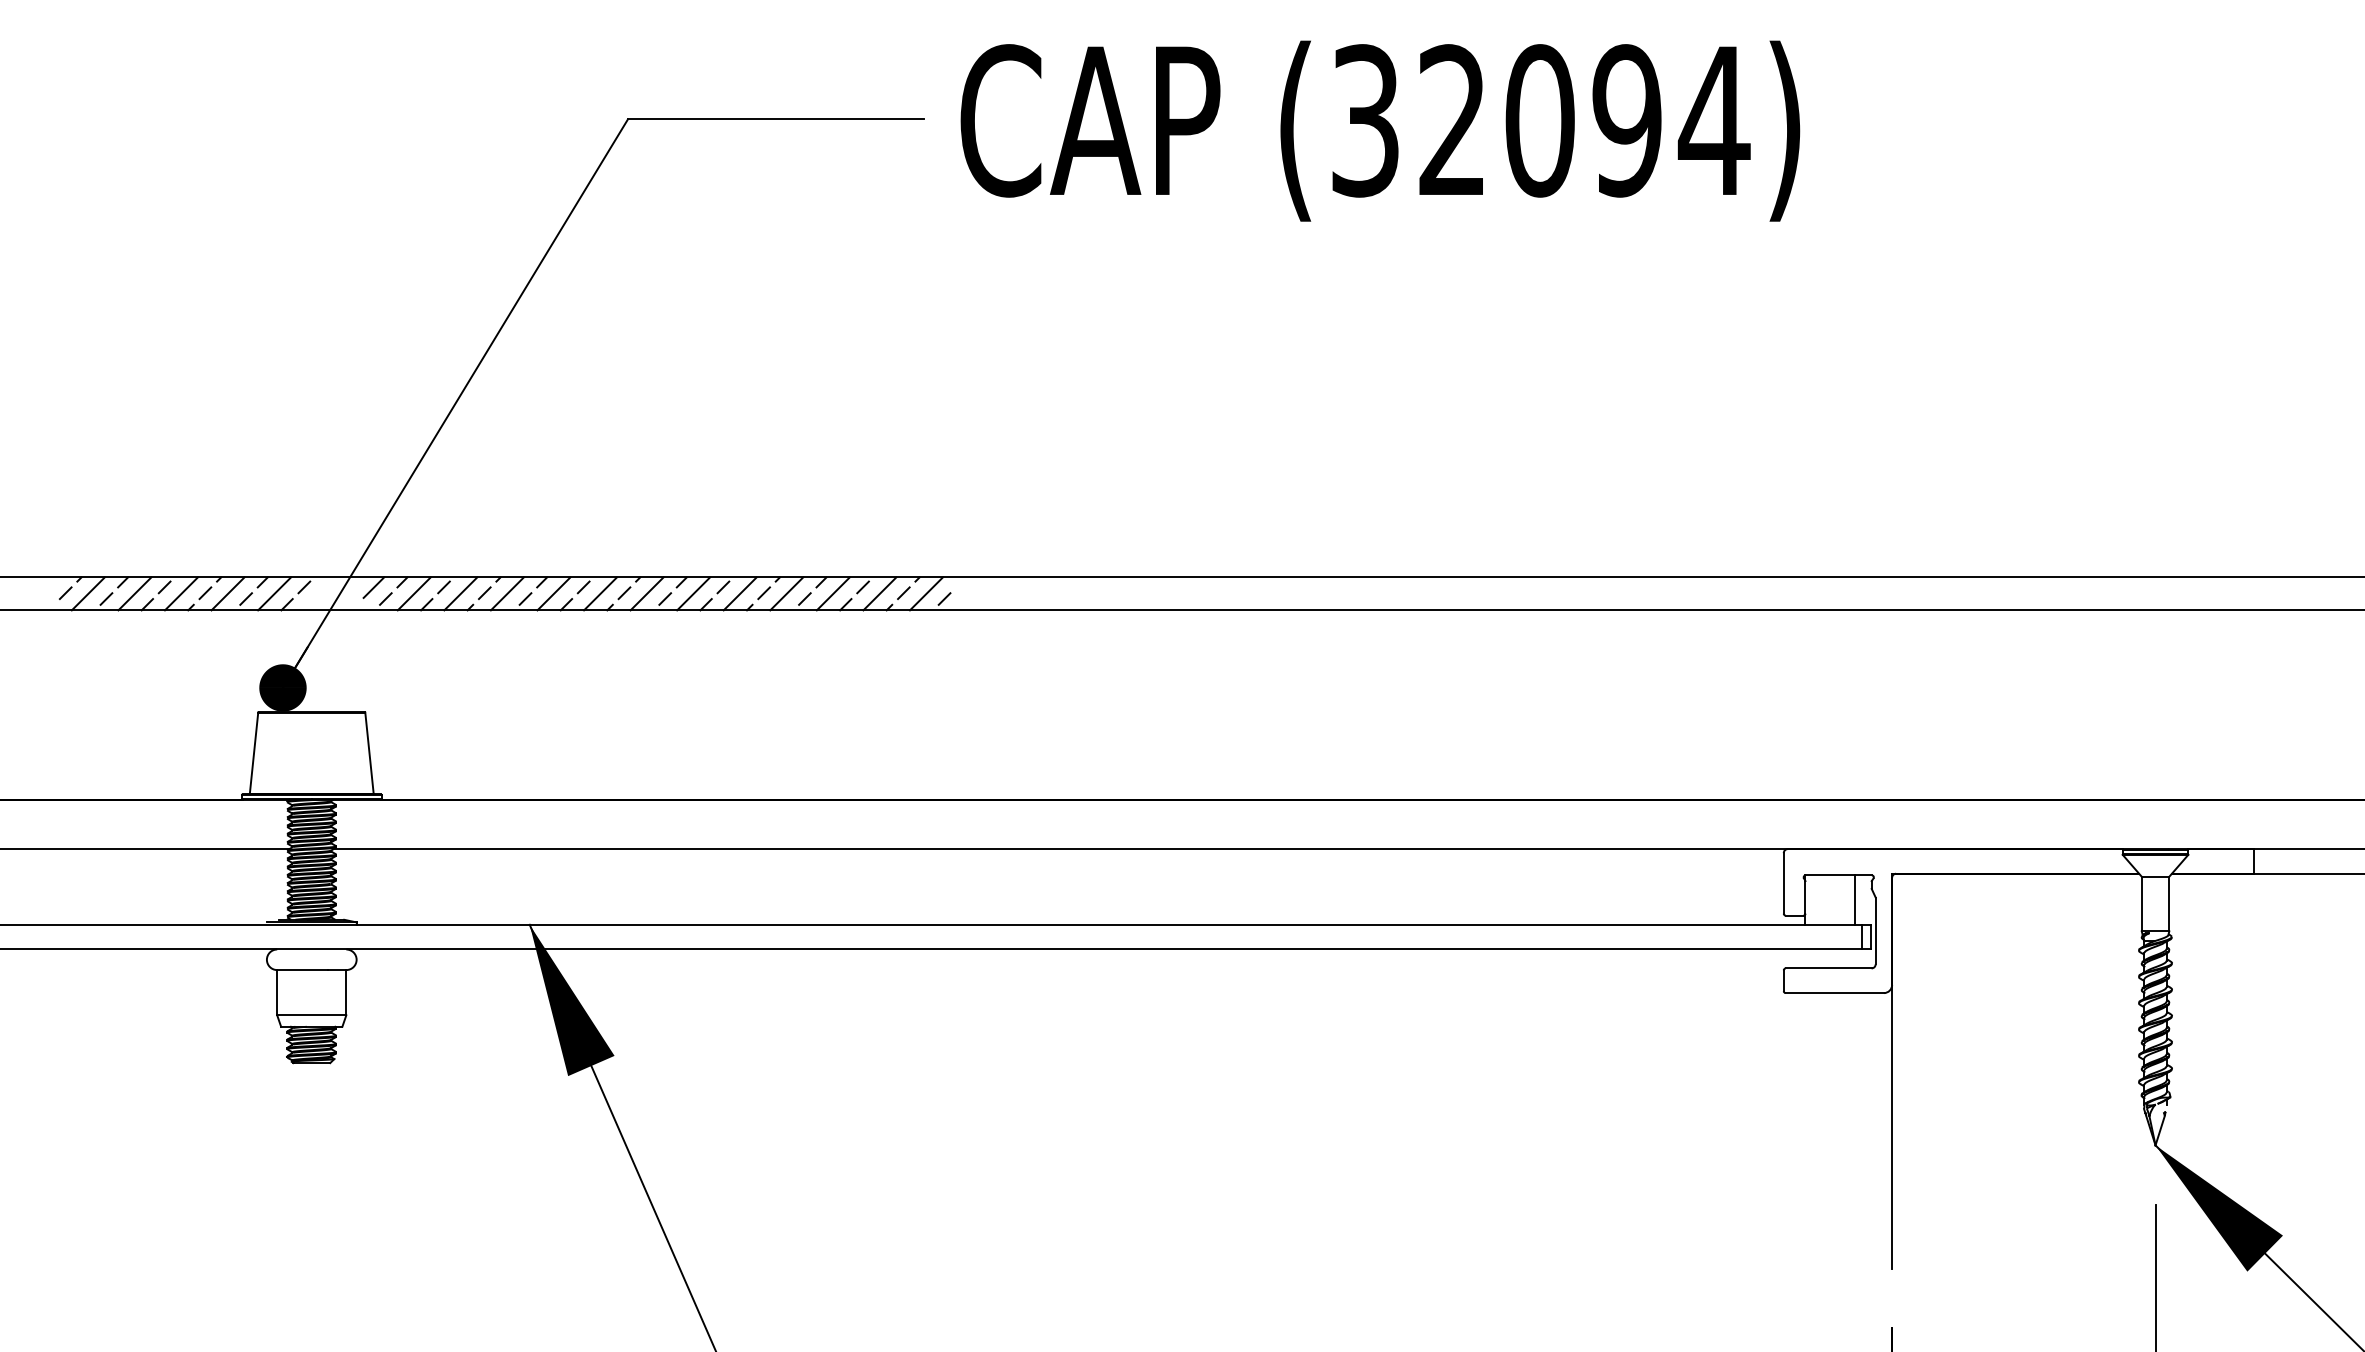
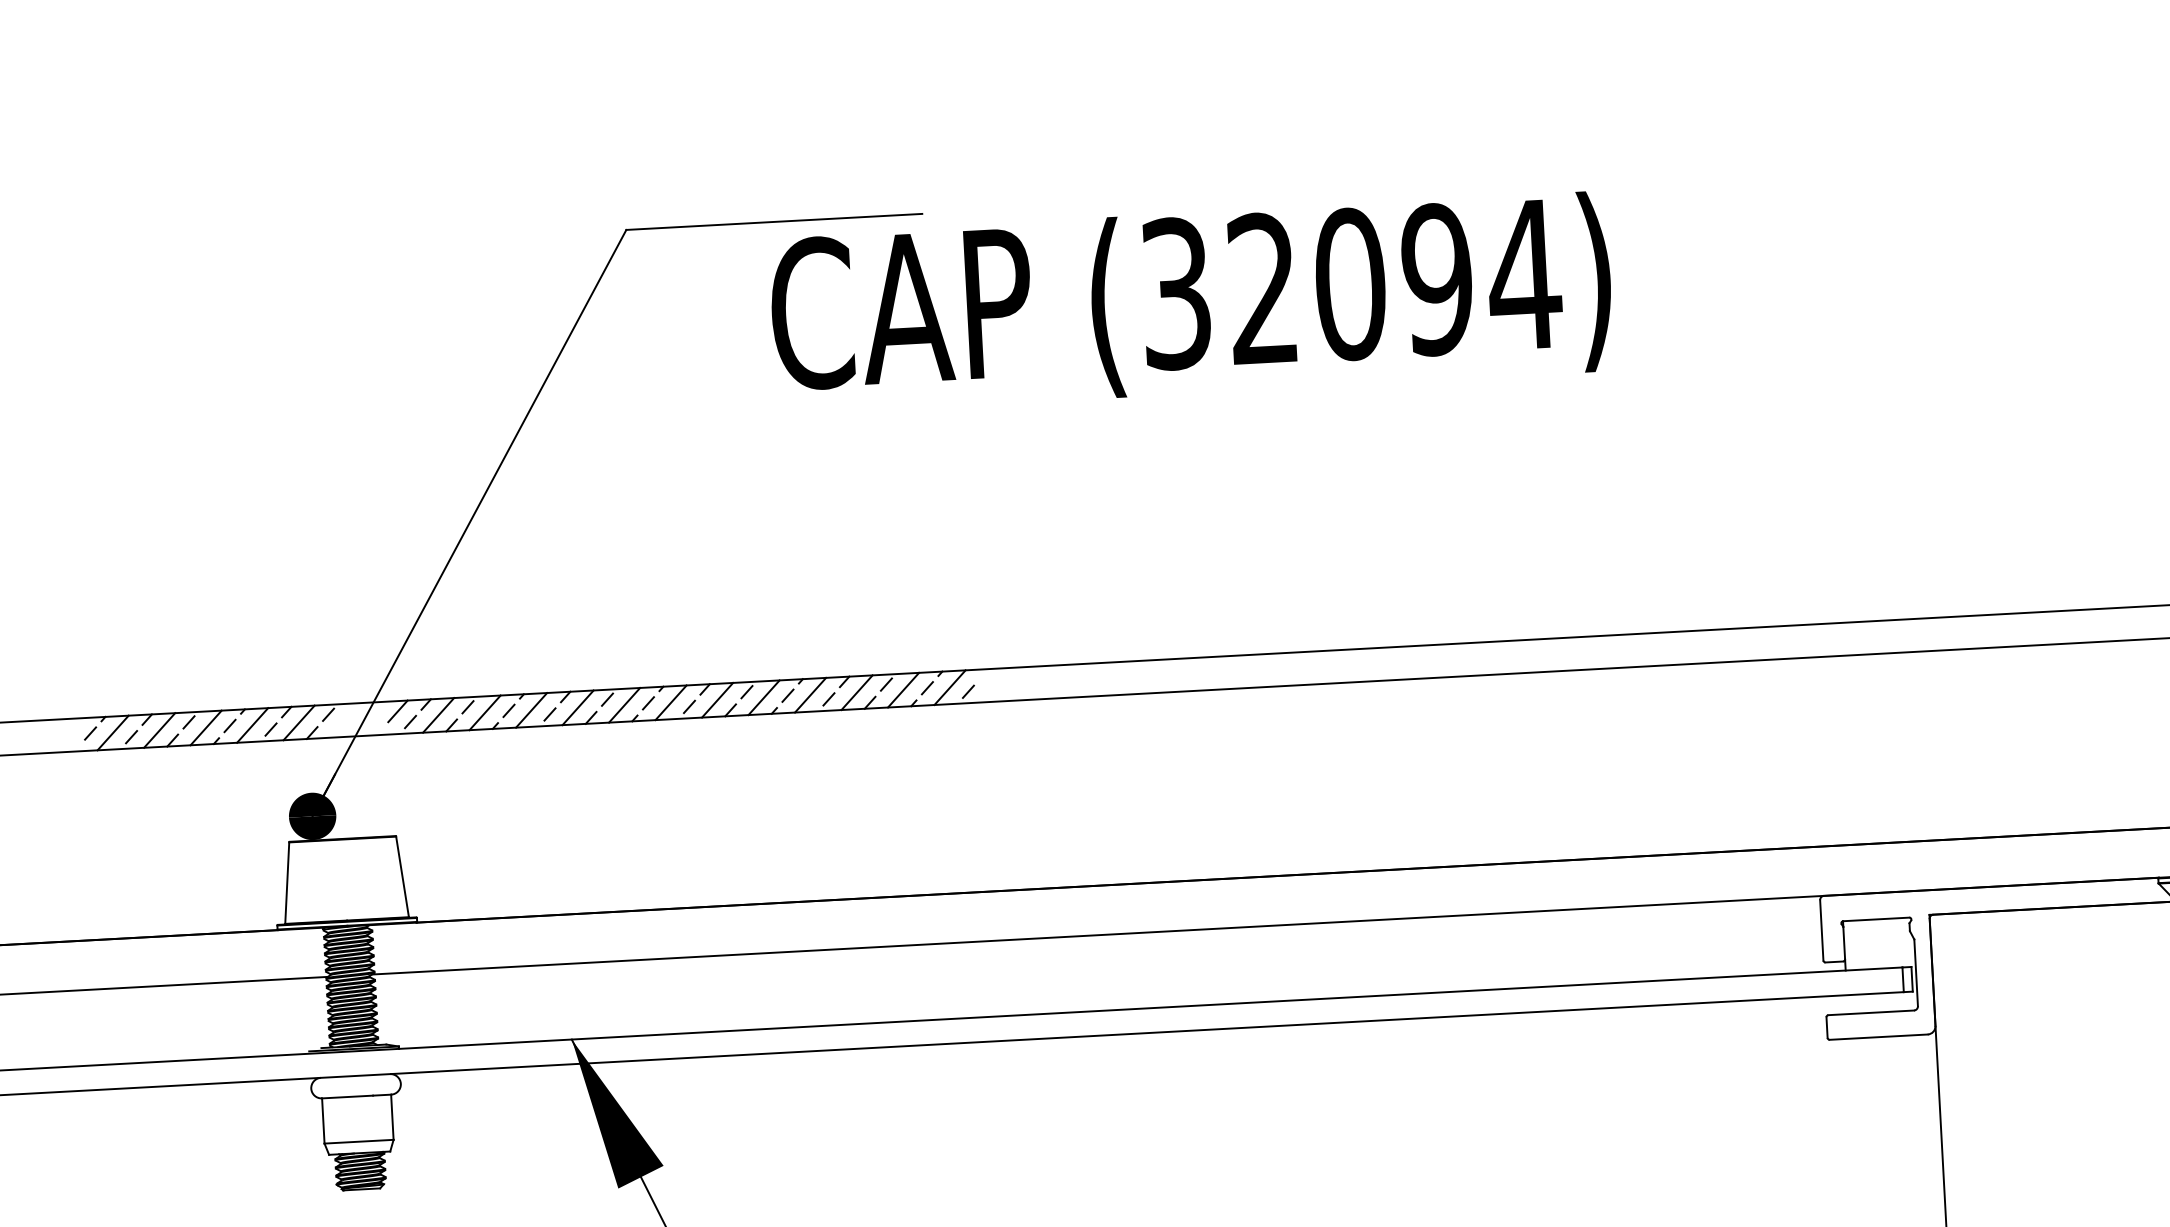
text: (1380, 130) -> (1191, 302), moved
line: (1854, 899) -> (1893, 942), removed

